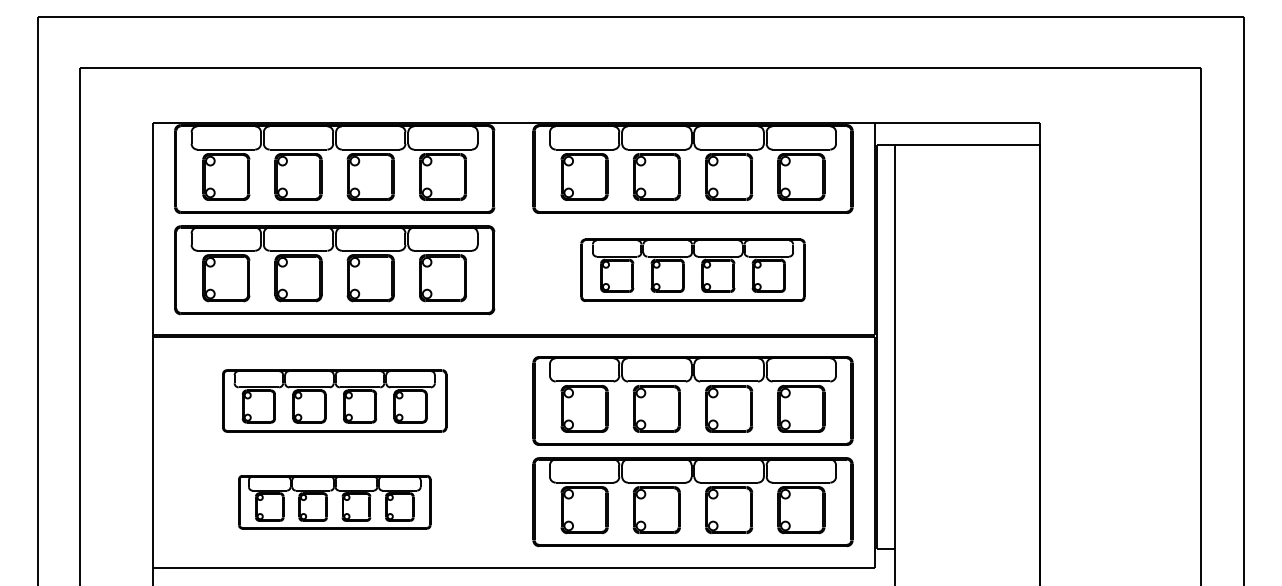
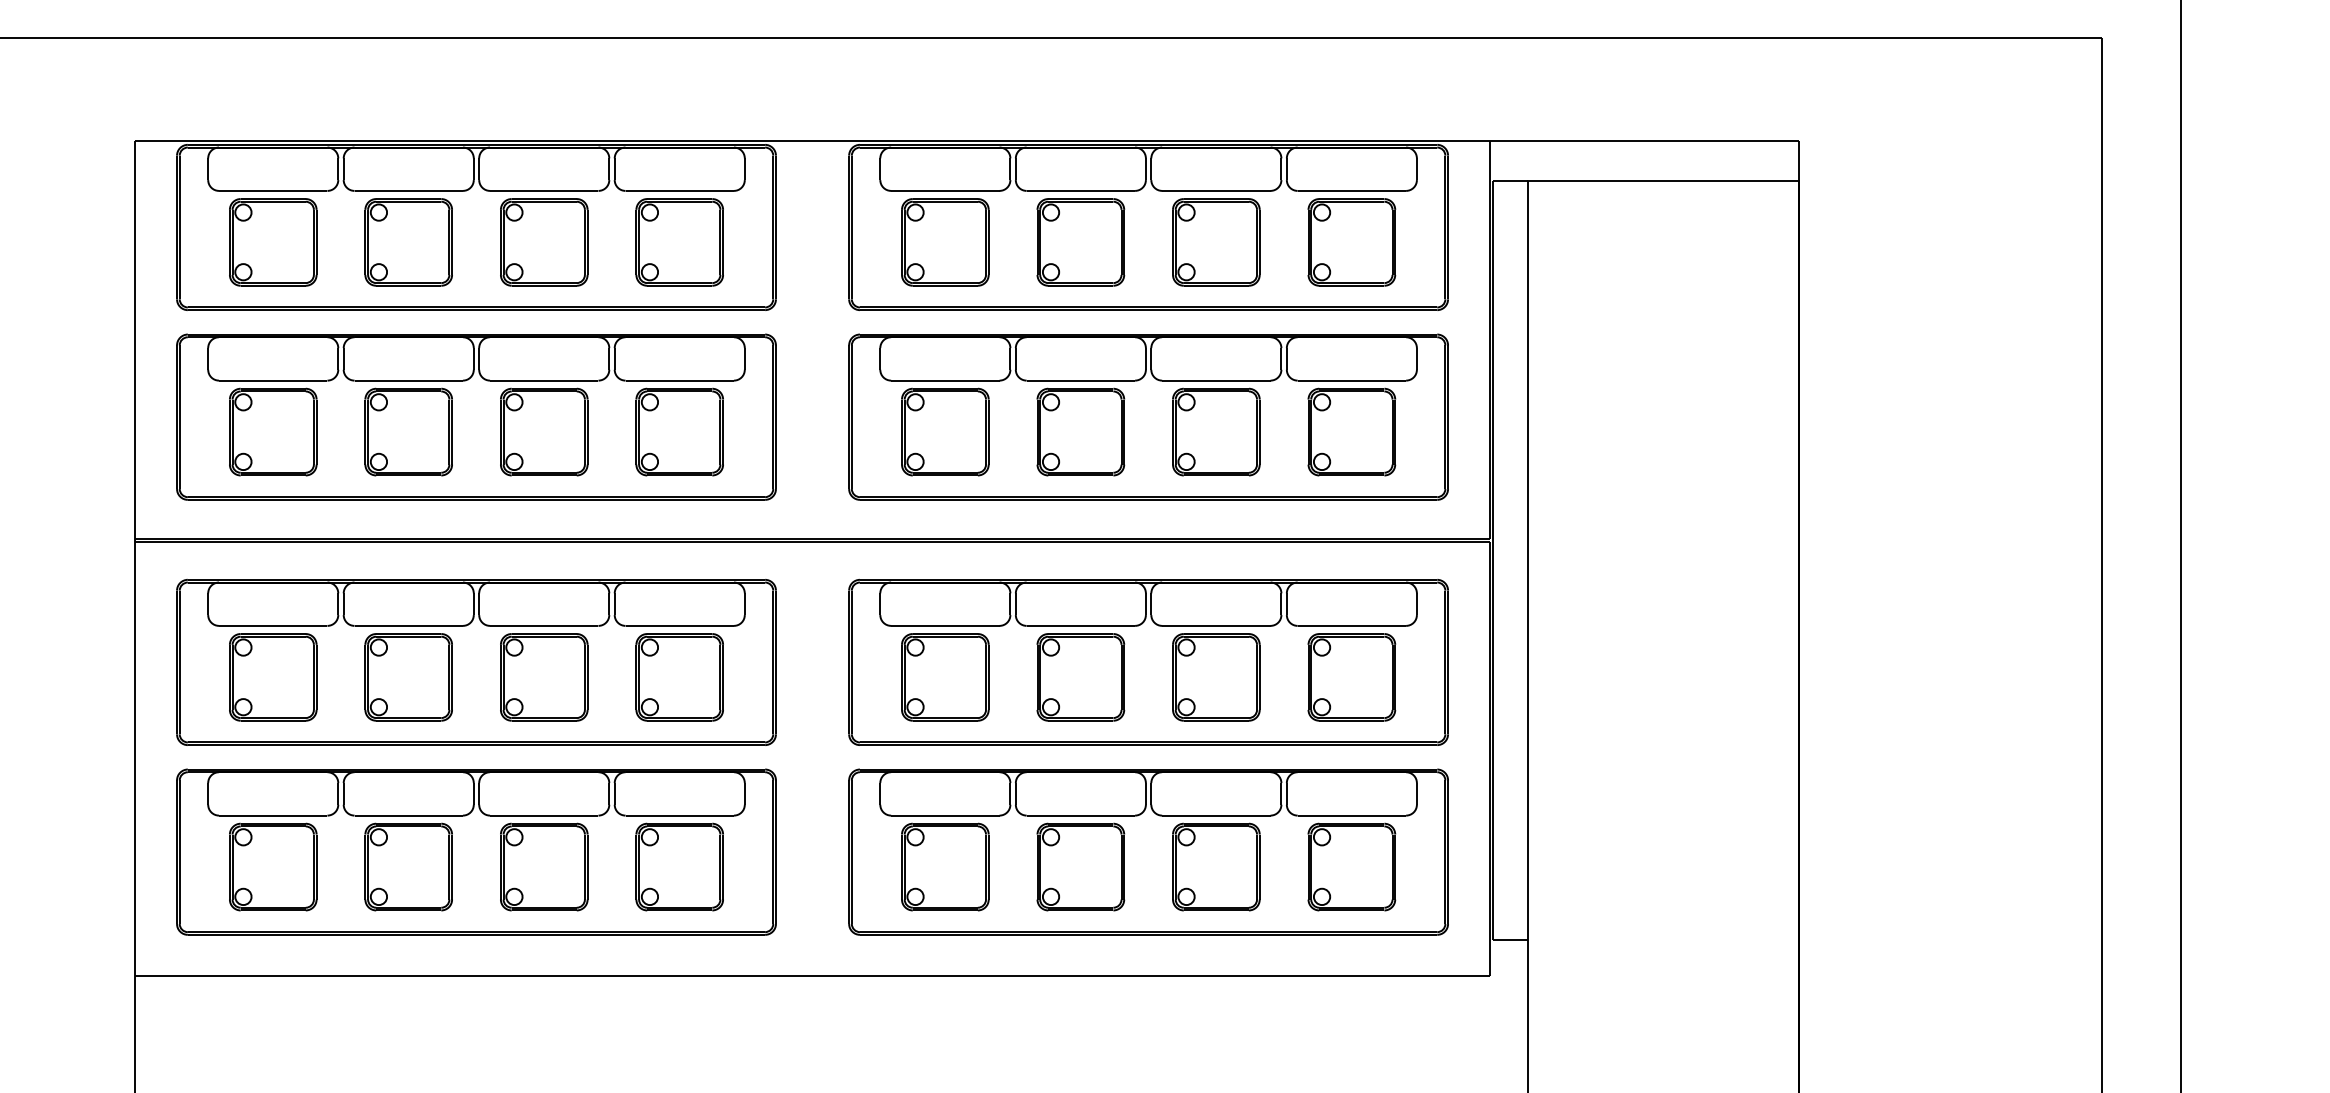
part: (692, 270) -> (1147, 417), size x1.43
part: (334, 400) -> (476, 661), size x1.43
part: (334, 502) -> (476, 852), size x1.67

